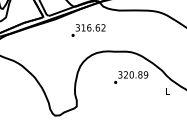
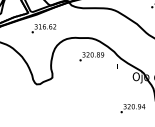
text: (87, 30) -> (43, 28), moved

